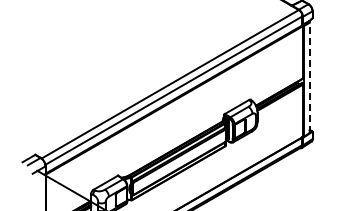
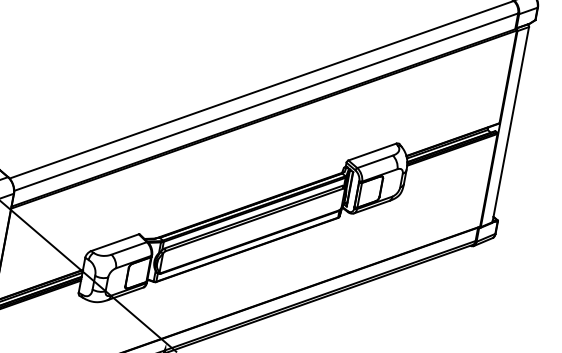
line: (309, 77) -> (510, 123), dashed -> solid

